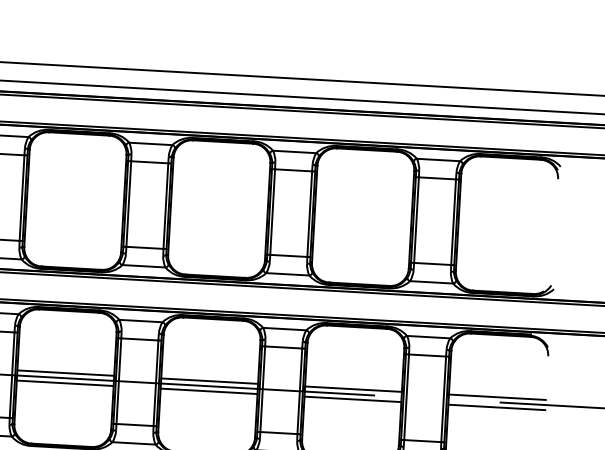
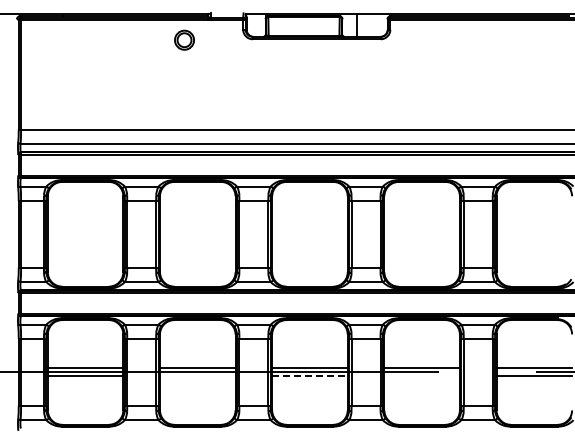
line: (64, 383) -> (197, 376), removed
line: (208, 391) -> (309, 376), solid -> dashed
line: (352, 399) -> (421, 376), removed

